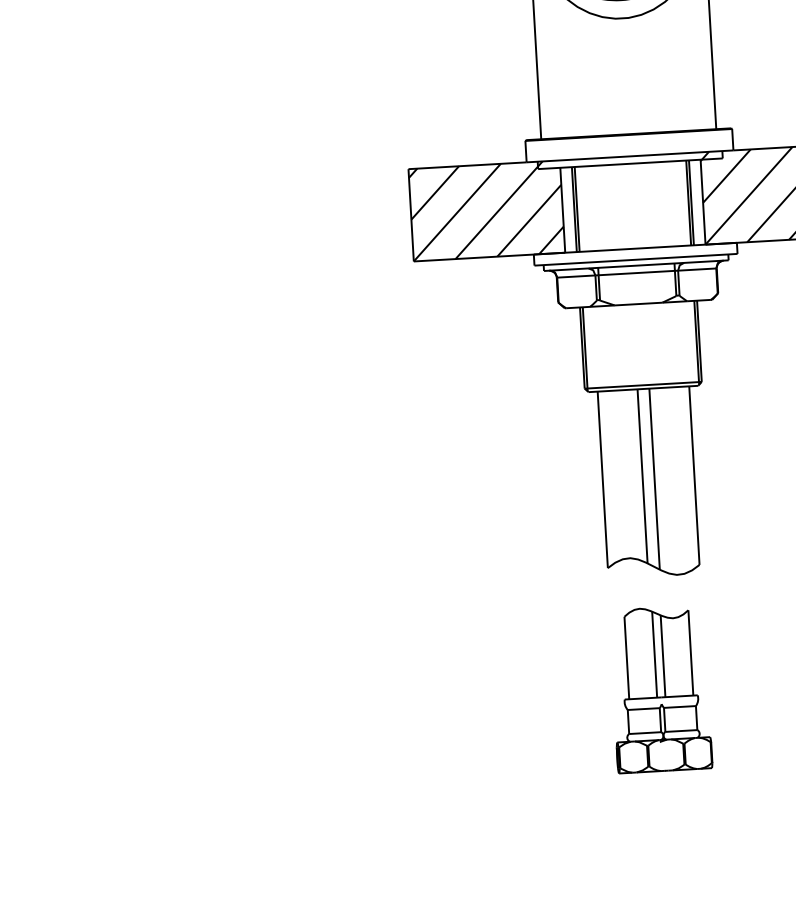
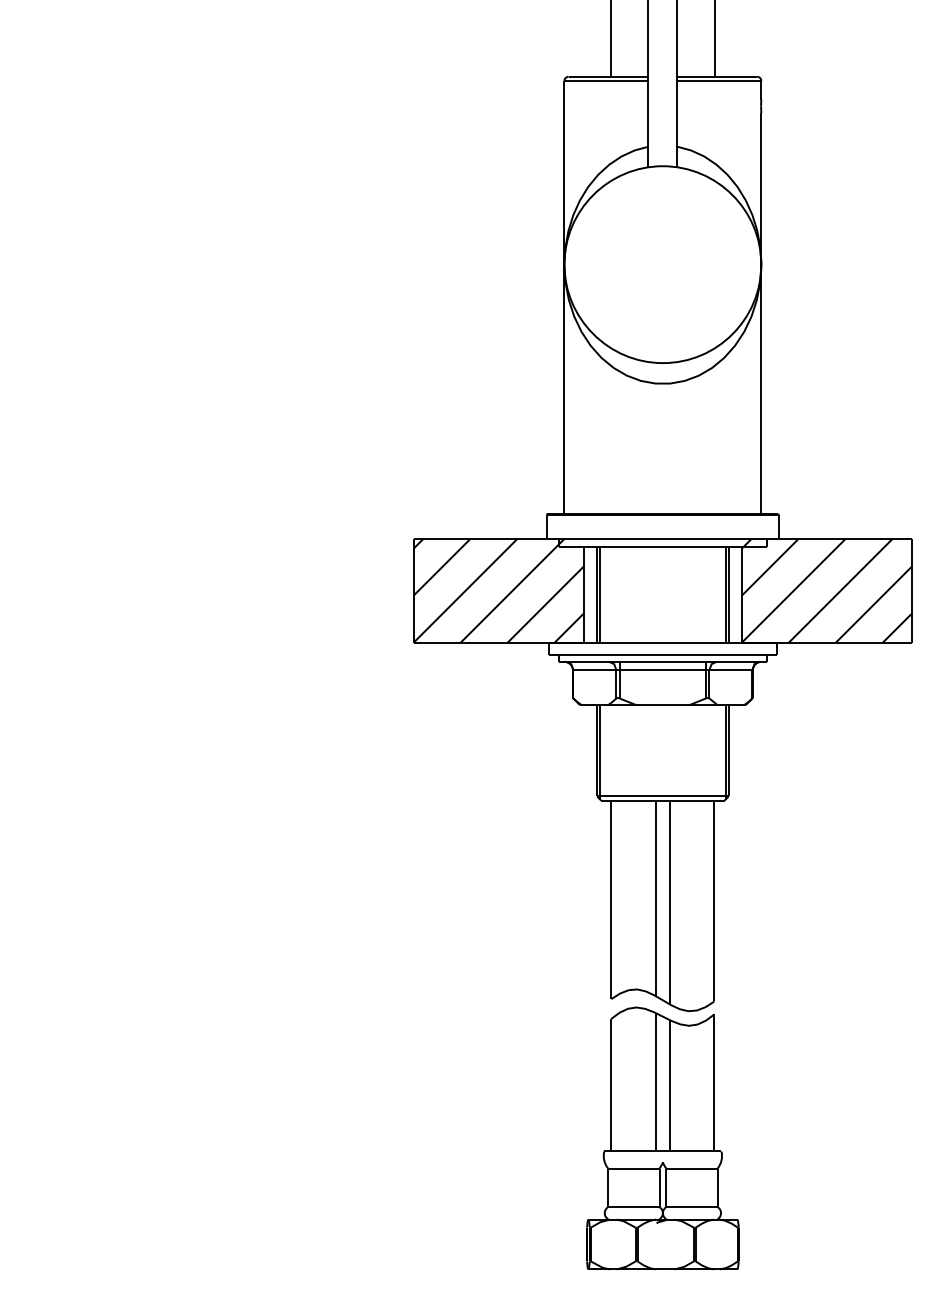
part: (660, 689) -> (662, 1138), size x1.43

